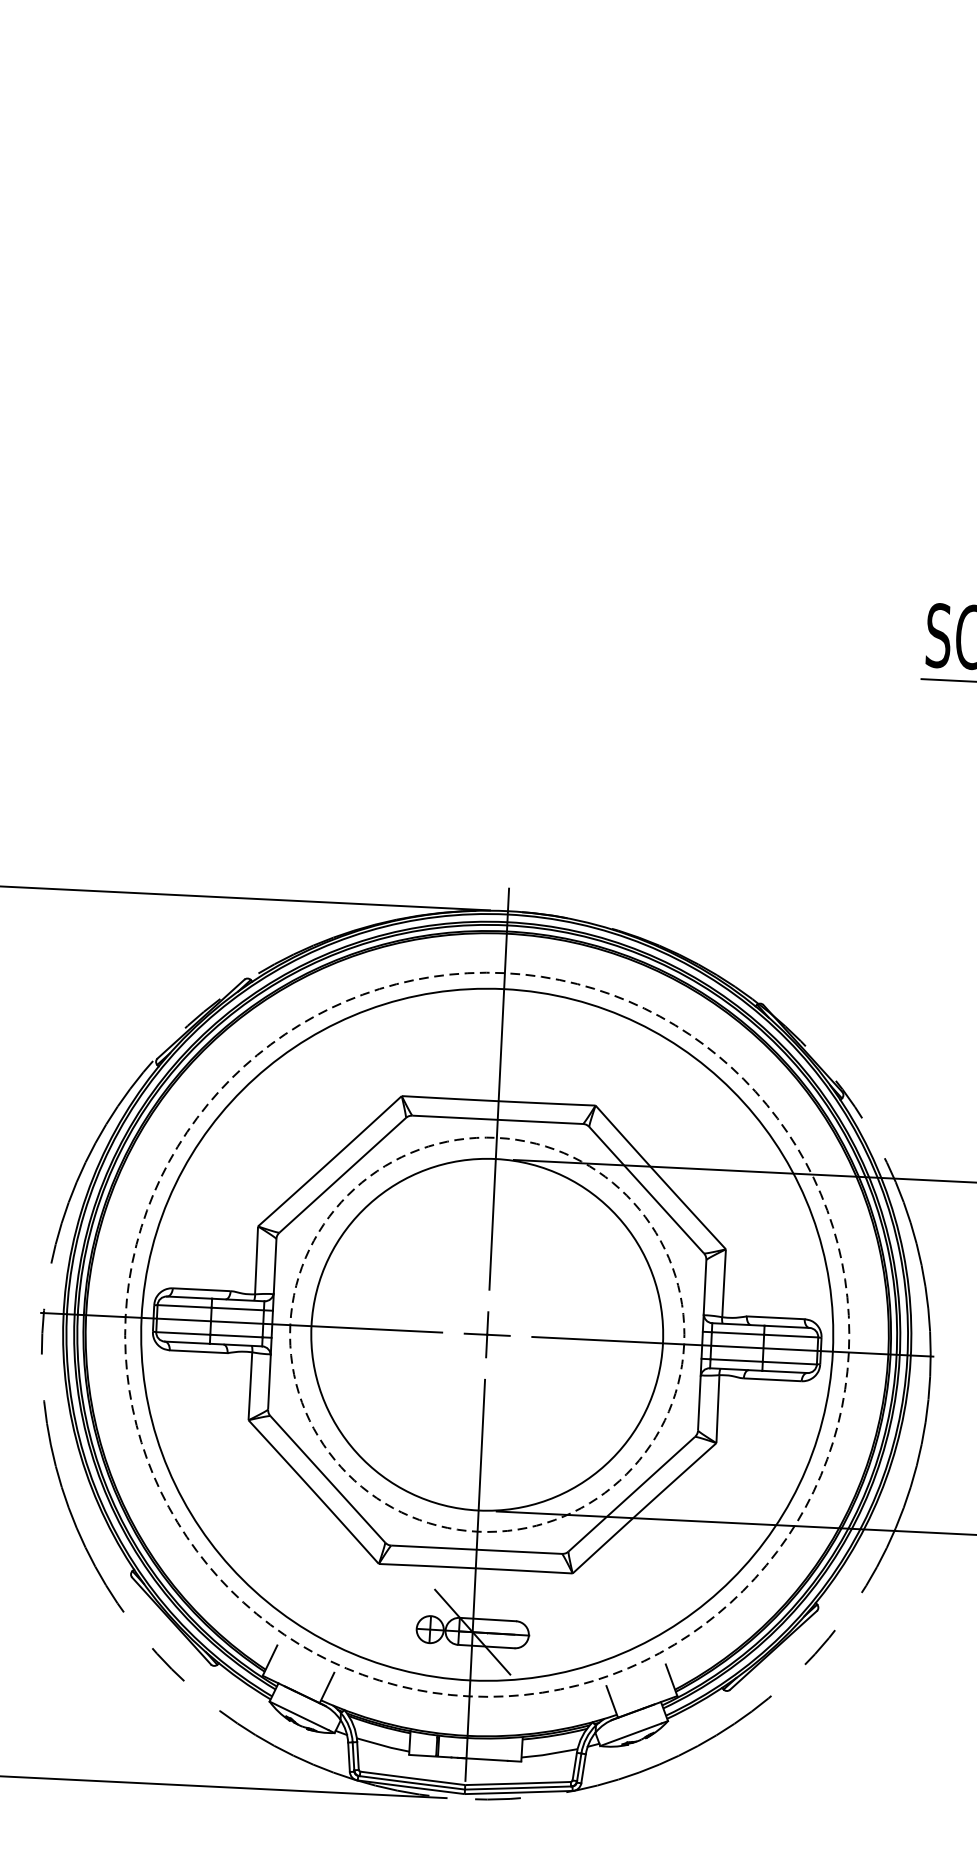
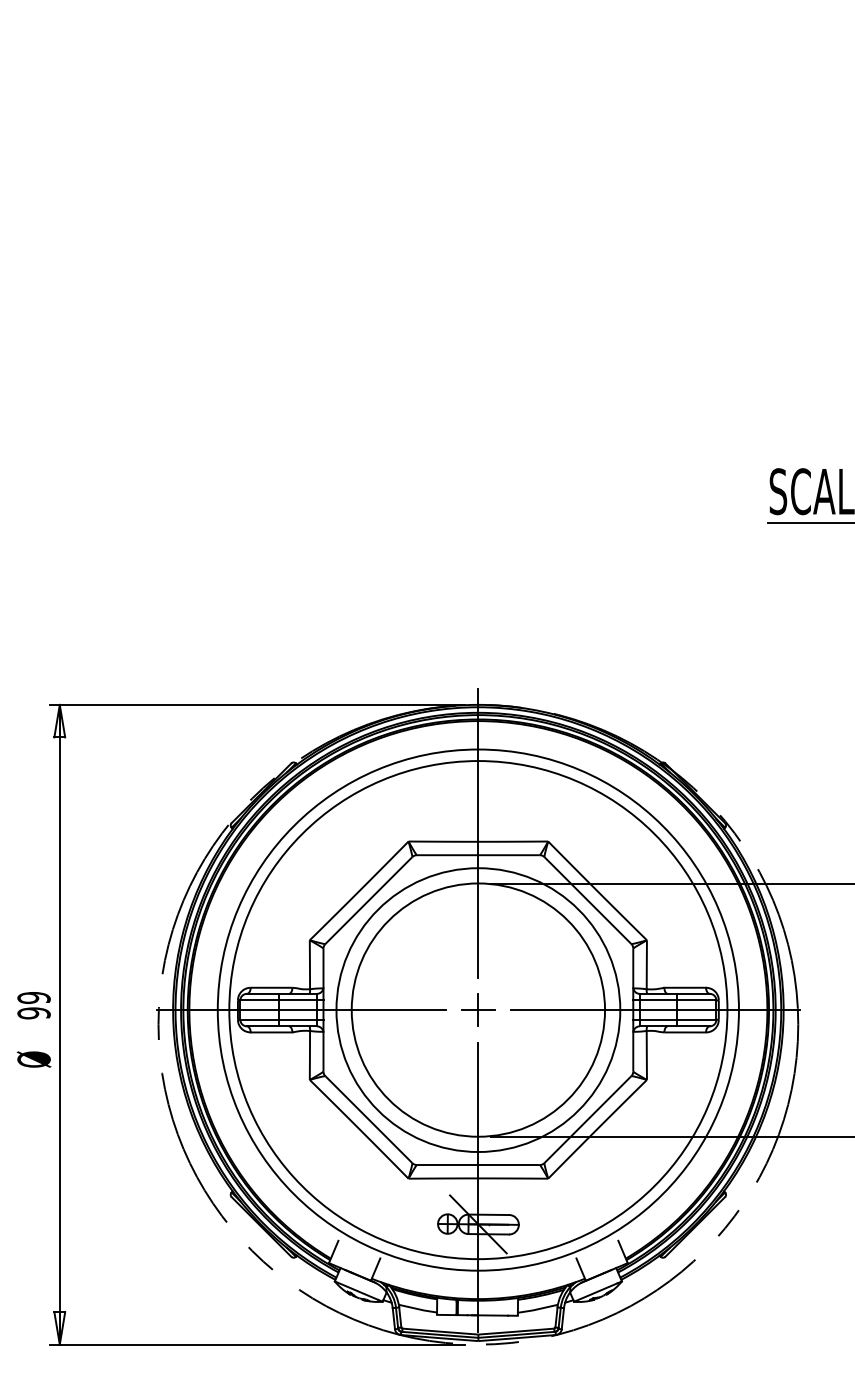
circle: (486, 1333) -> (477, 1009), dashed -> solid
circle: (487, 1335) -> (478, 1010), dashed -> solid

